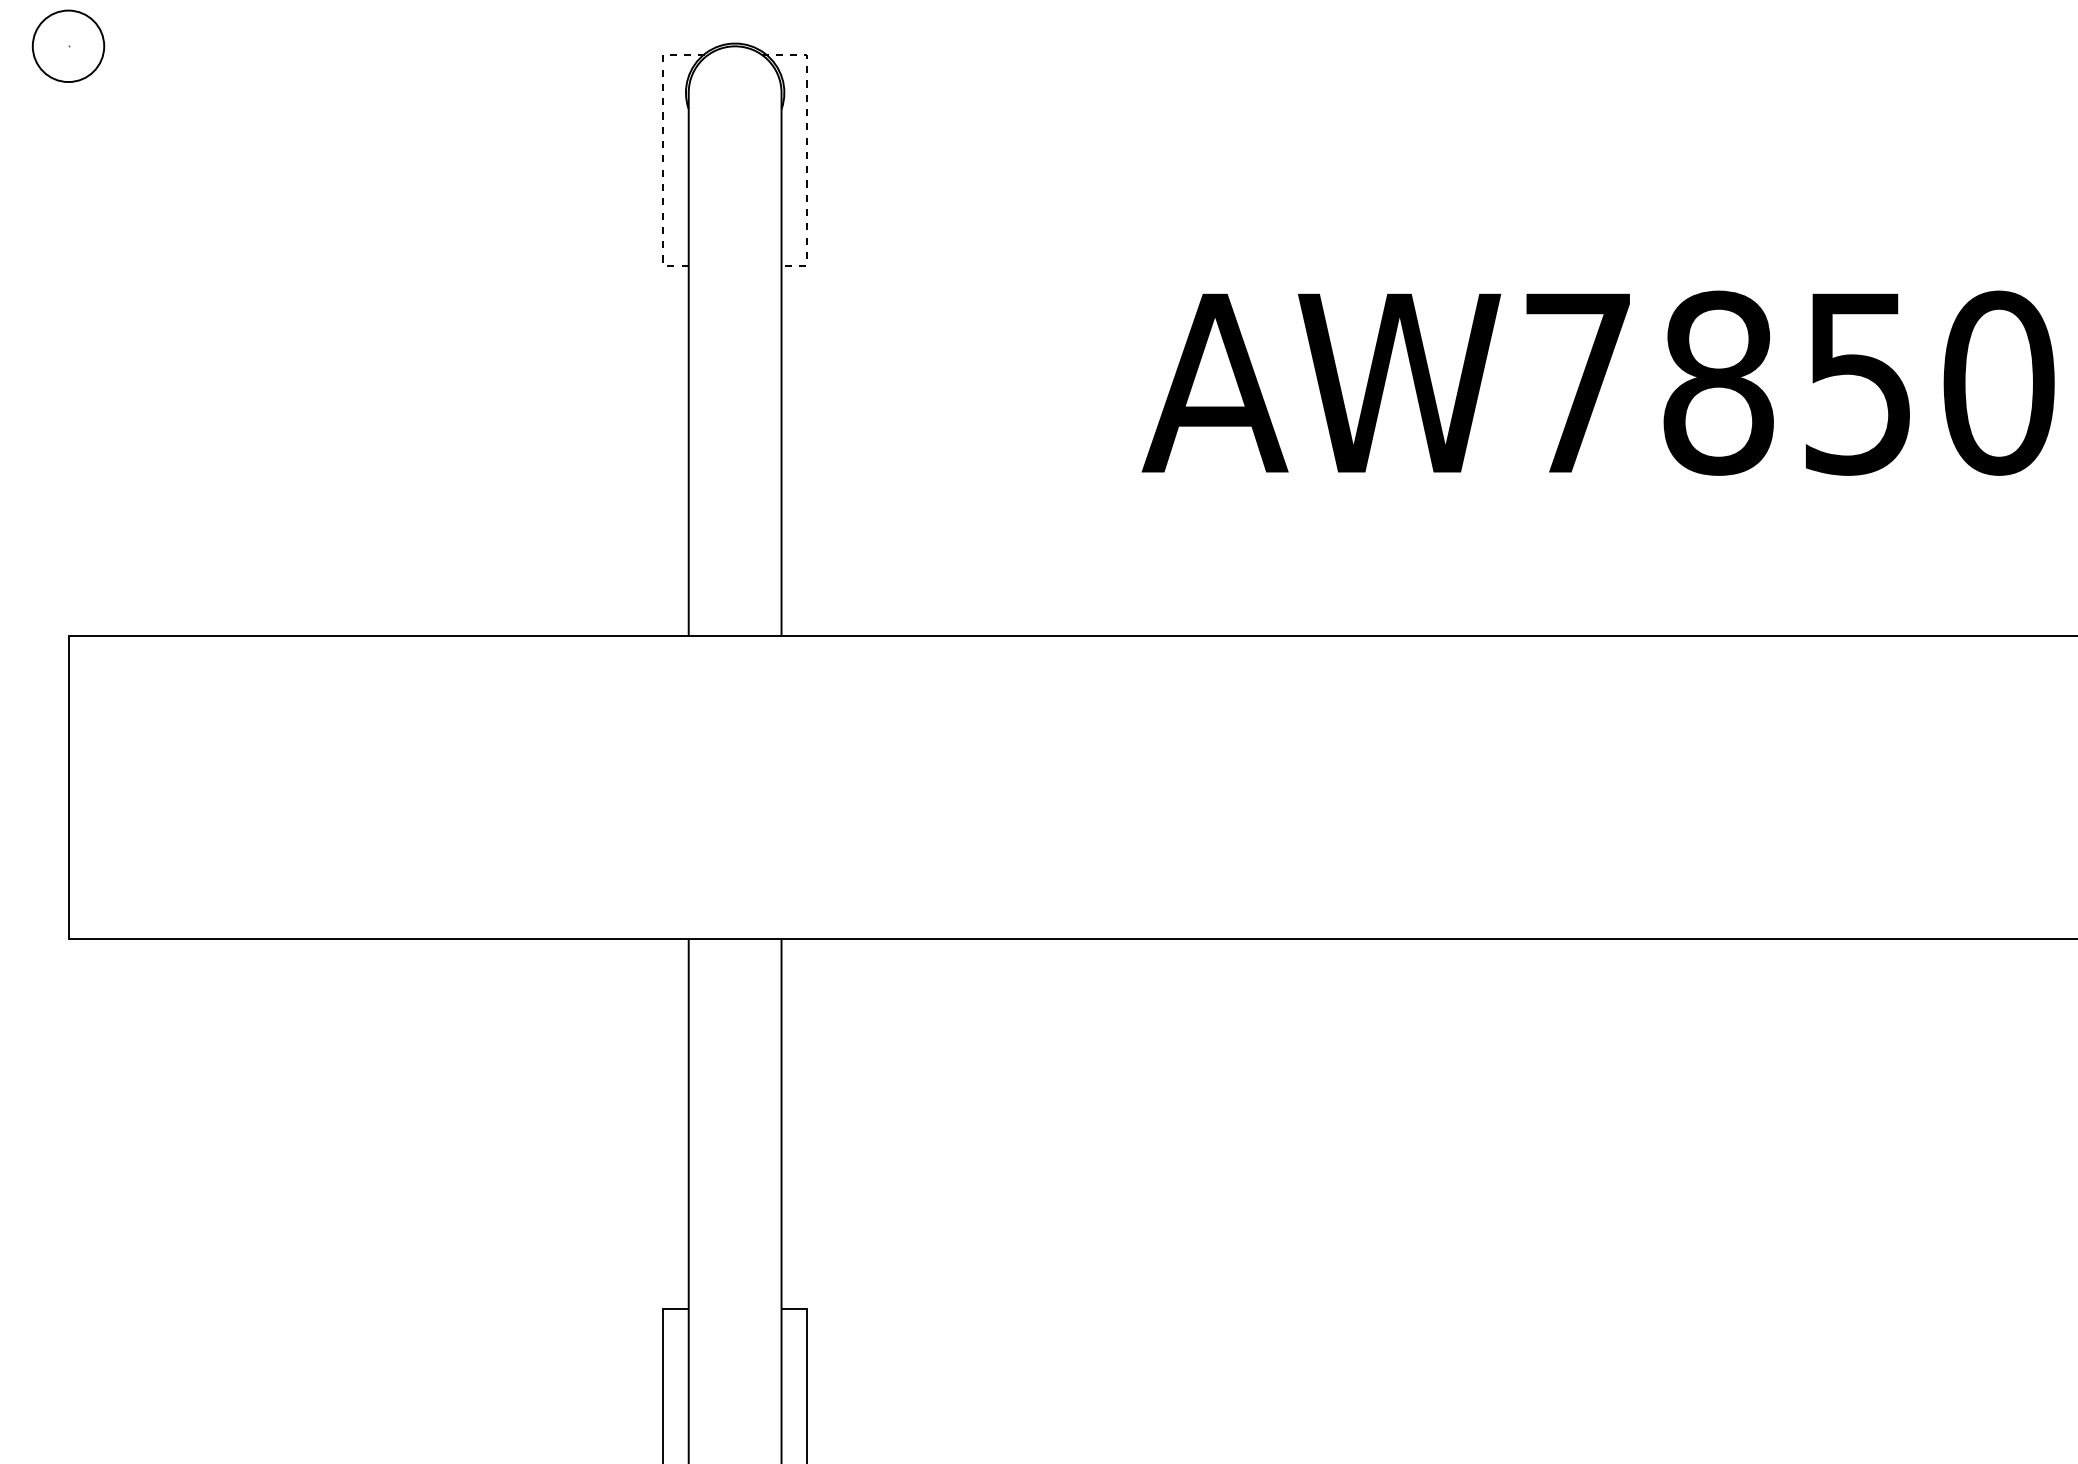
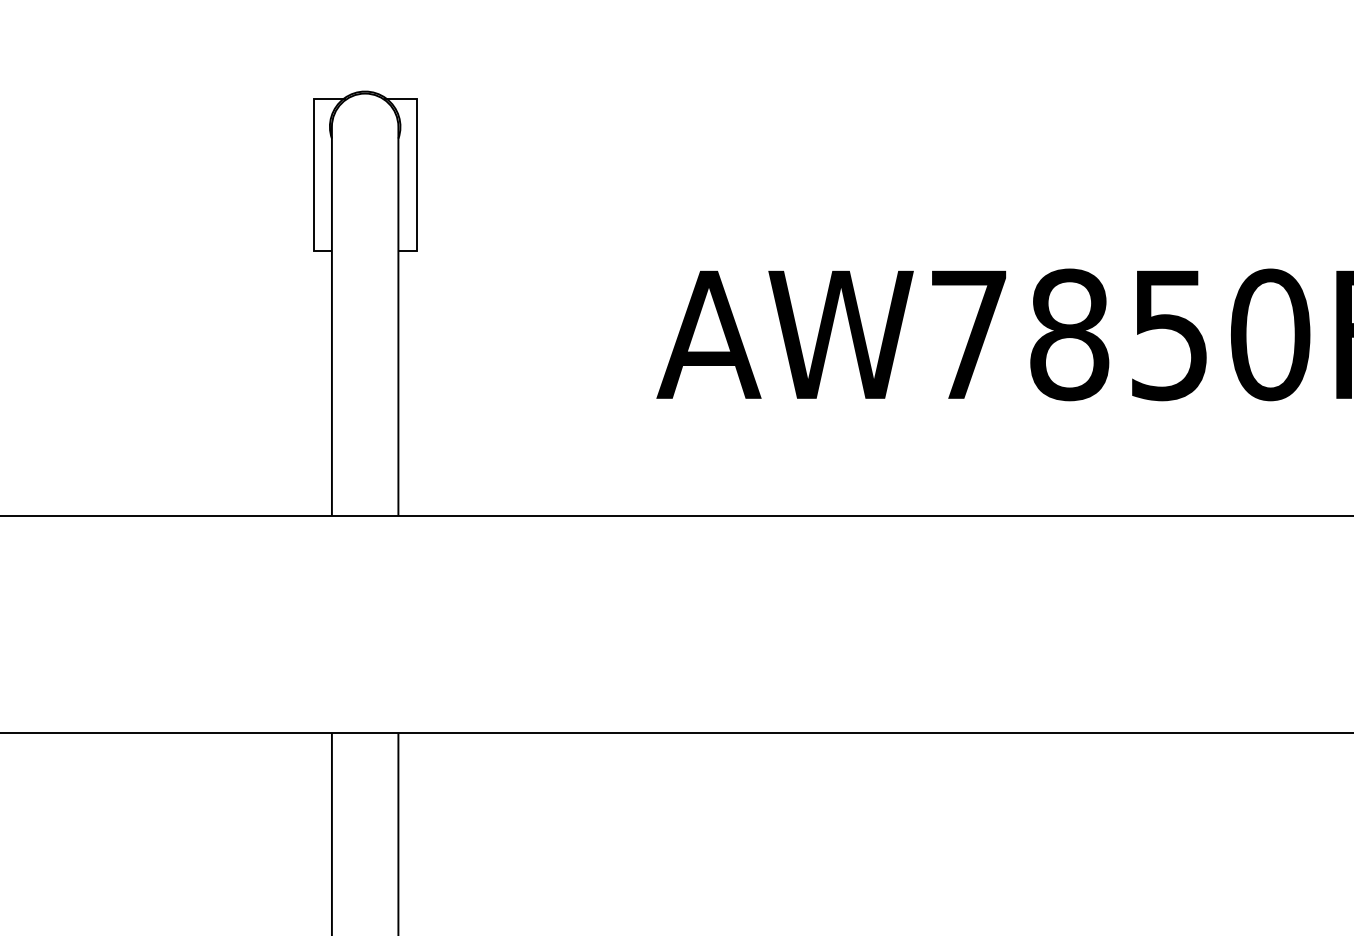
line: (663, 149) -> (313, 167), dashed -> solid
line: (807, 150) -> (417, 168), dashed -> solid

